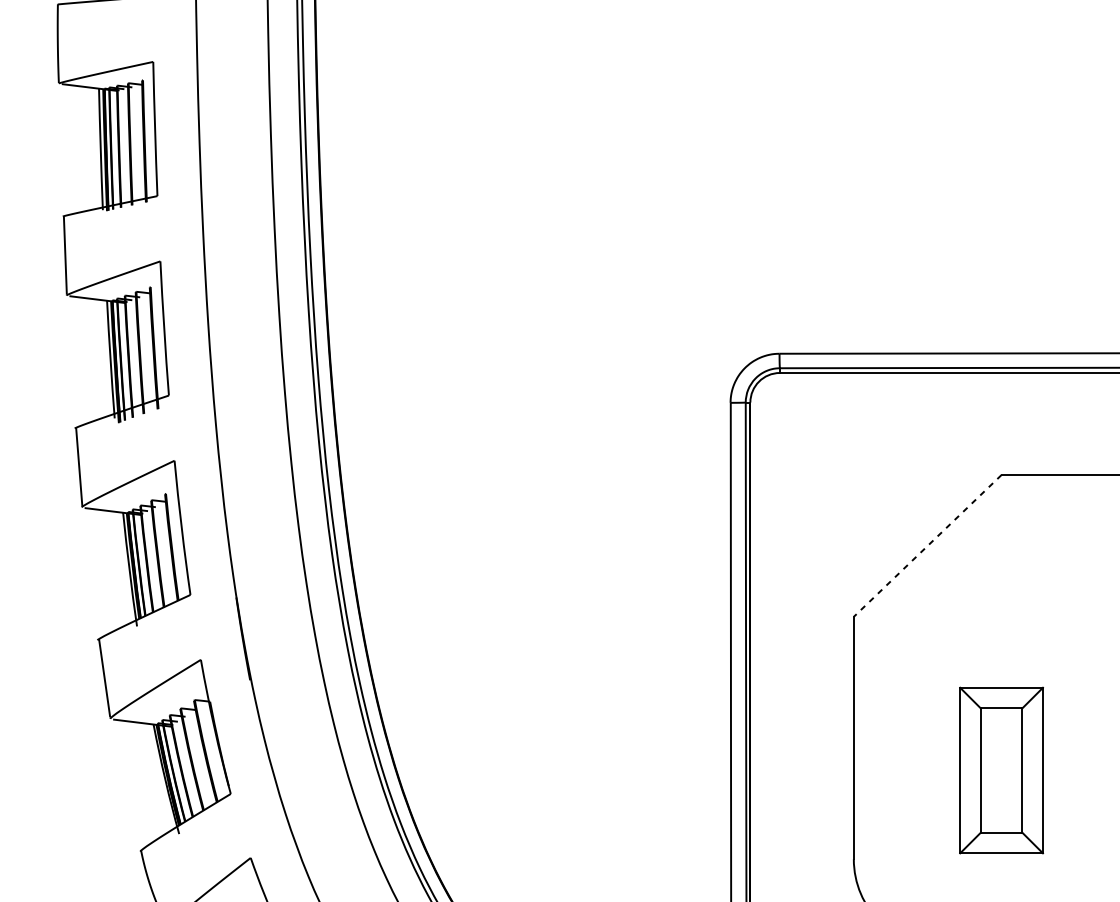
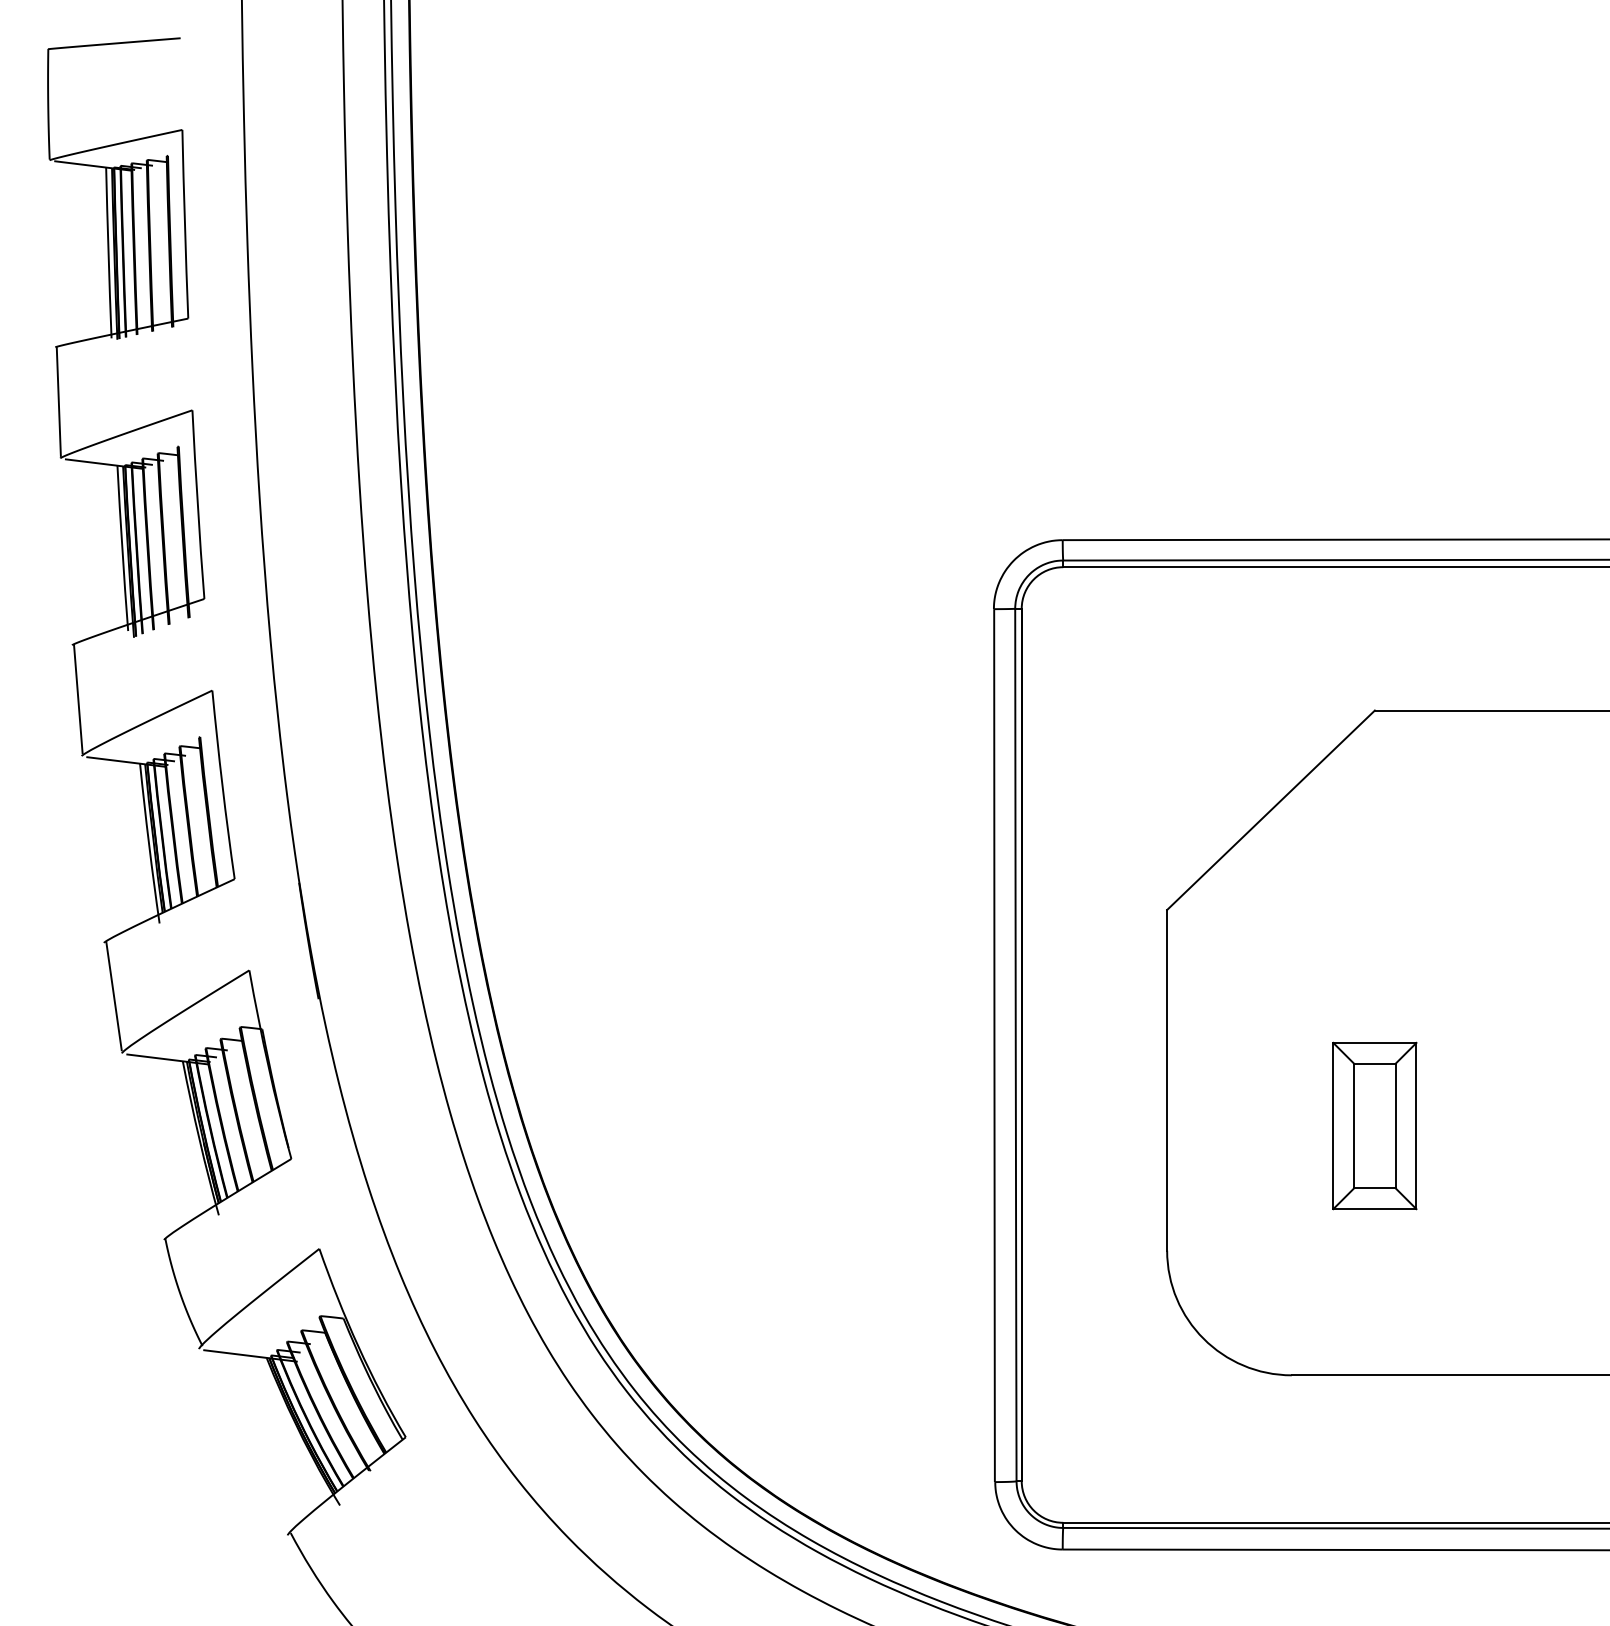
line: (928, 546) -> (1271, 810), dashed -> solid
part: (1001, 770) -> (1374, 1125), size x0.71

